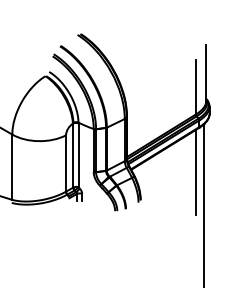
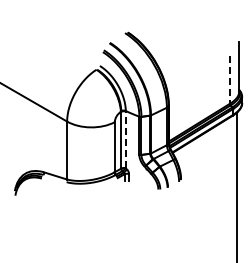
line: (195, 88) -> (229, 80), solid -> dashed
line: (78, 154) -> (125, 139), solid -> dashed
line: (195, 172) -> (229, 155), removed

